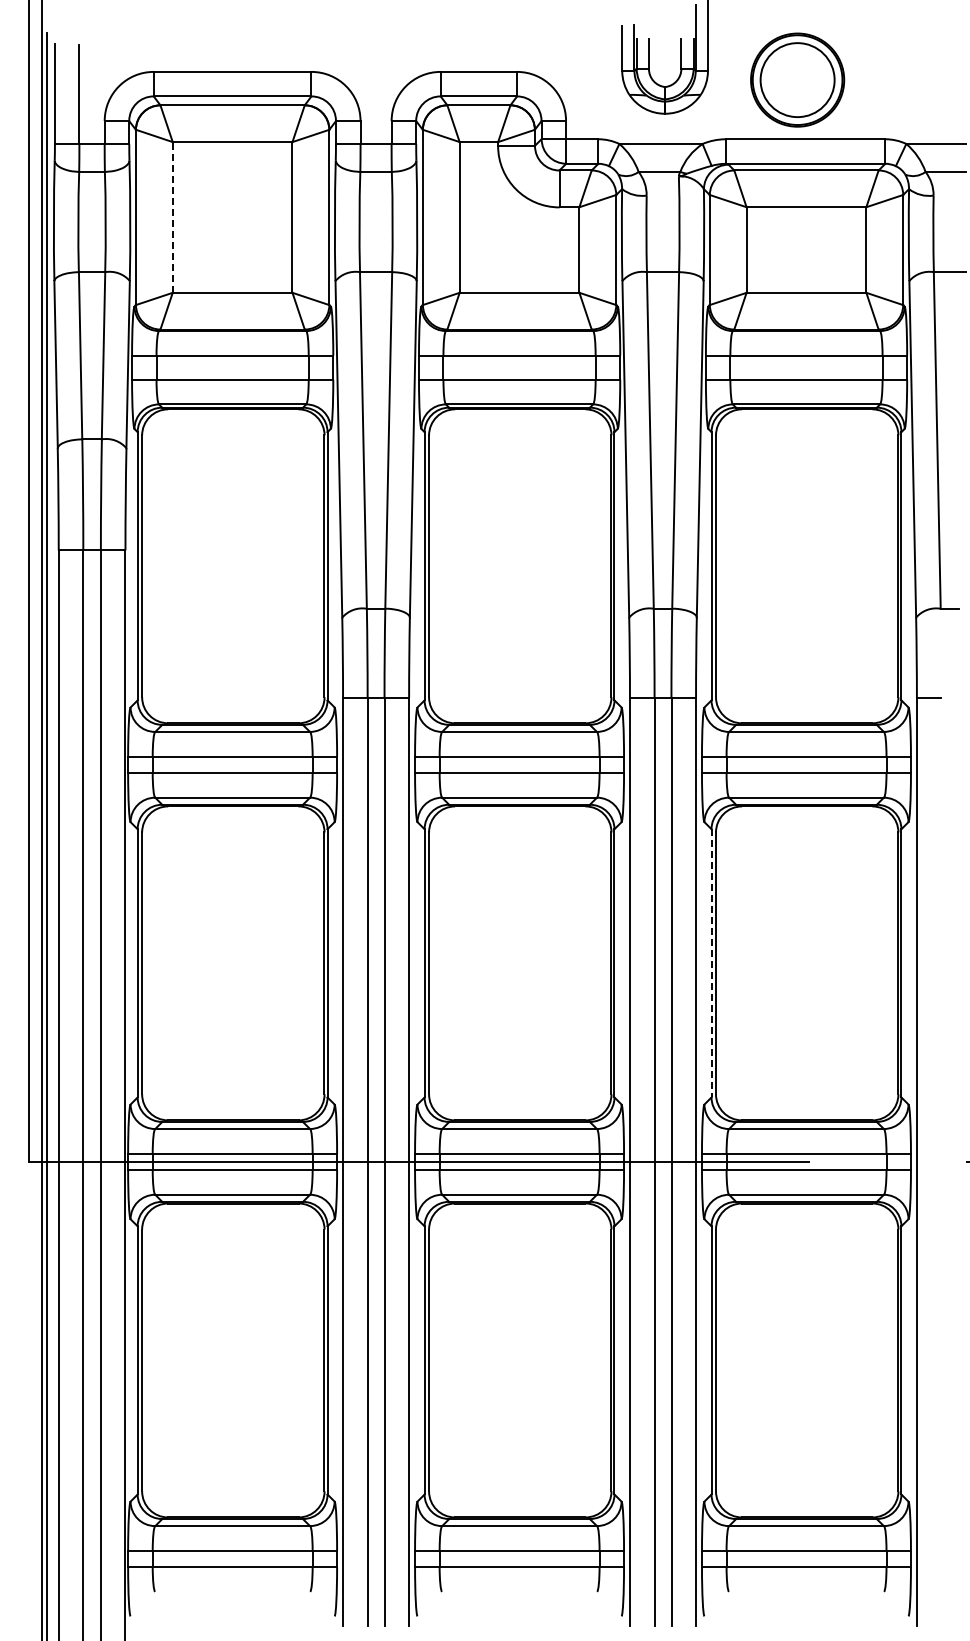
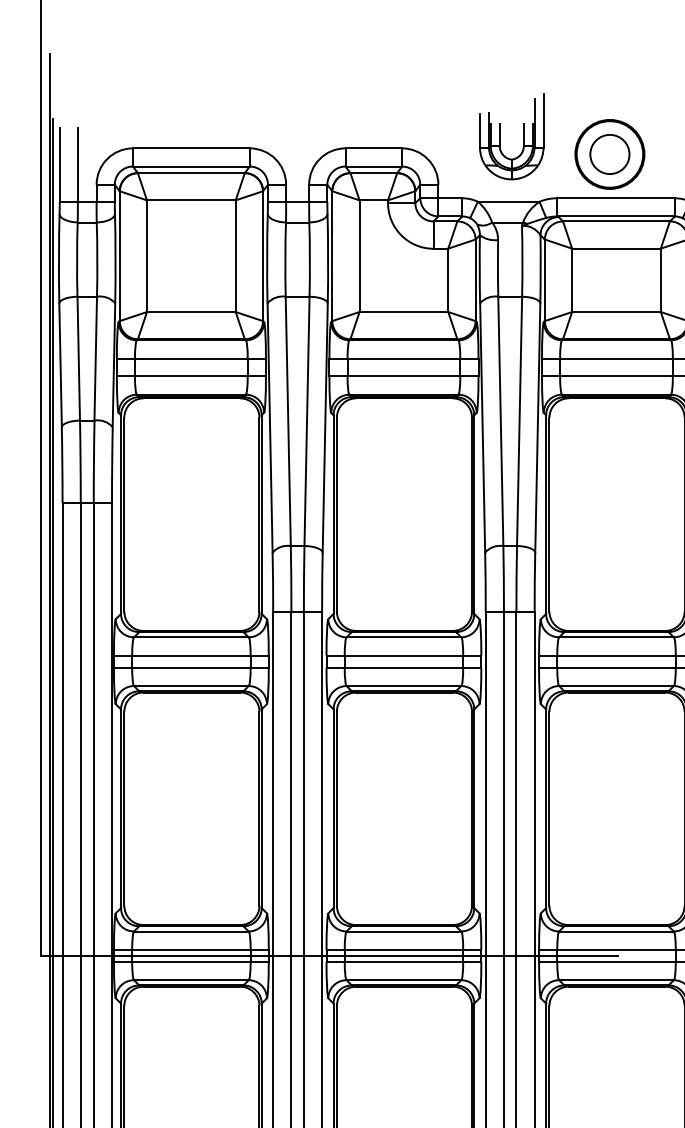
circle: (797, 79) -> (609, 154), size x0.71
line: (172, 216) -> (146, 255), dashed -> solid
line: (711, 963) -> (546, 808), dashed -> solid

